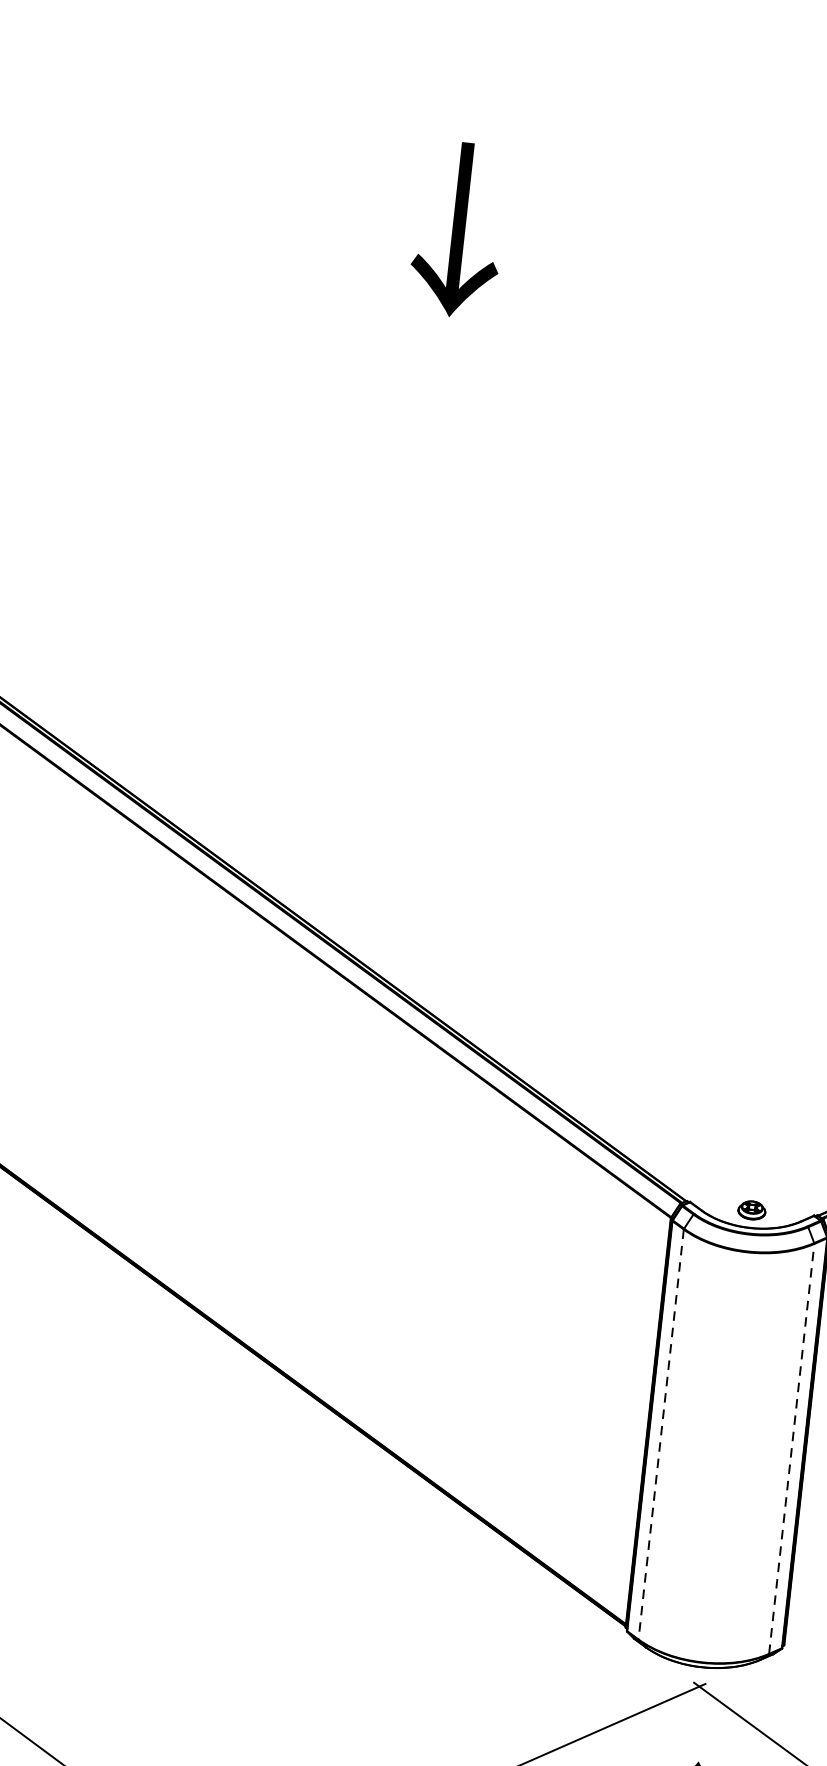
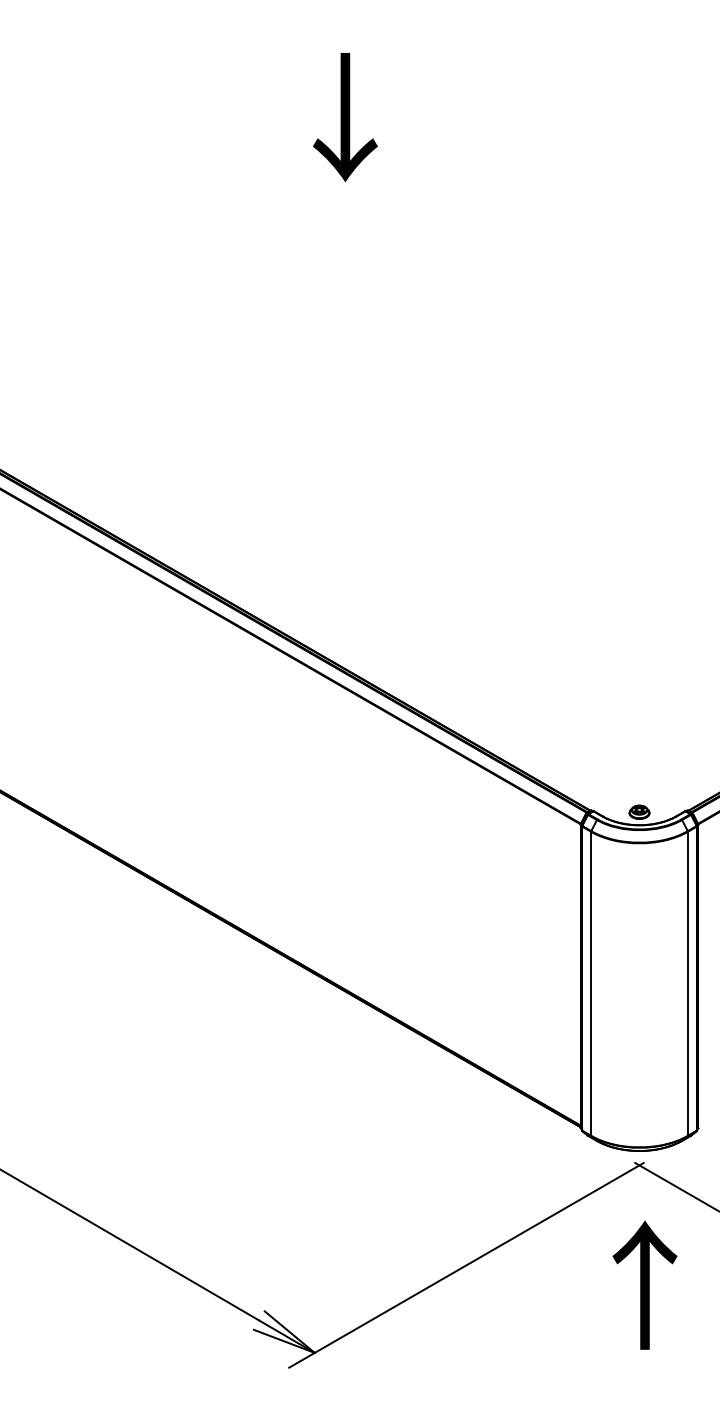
line: (661, 1435) -> (591, 984), dashed -> solid
line: (791, 1448) -> (687, 983), dashed -> solid

